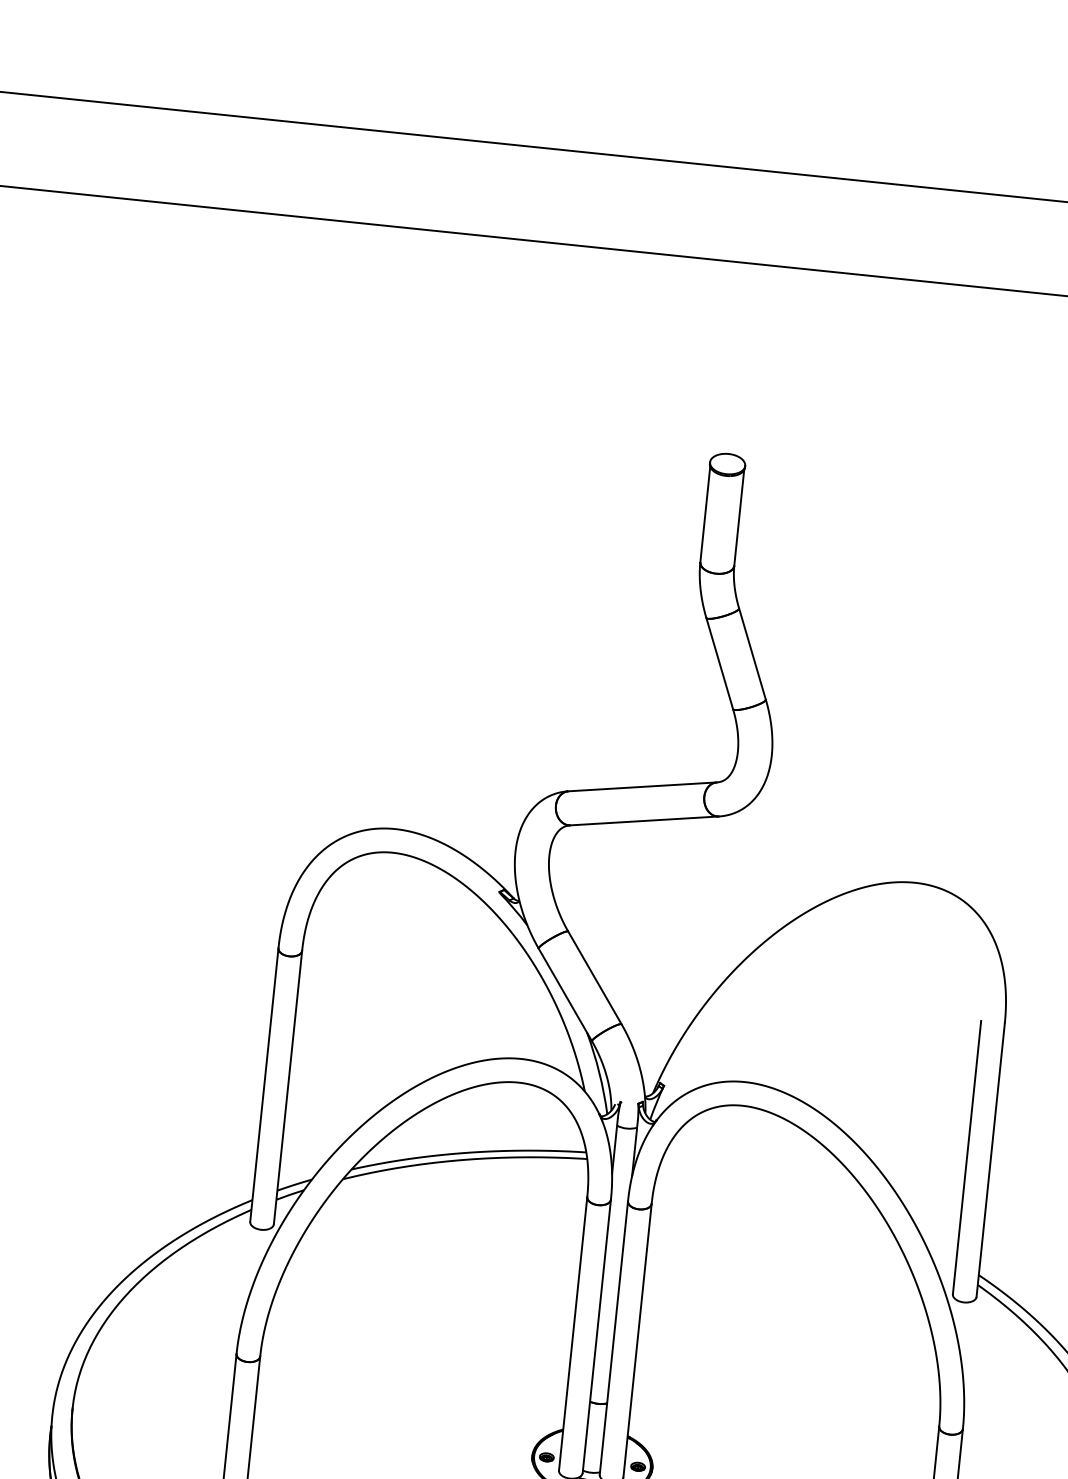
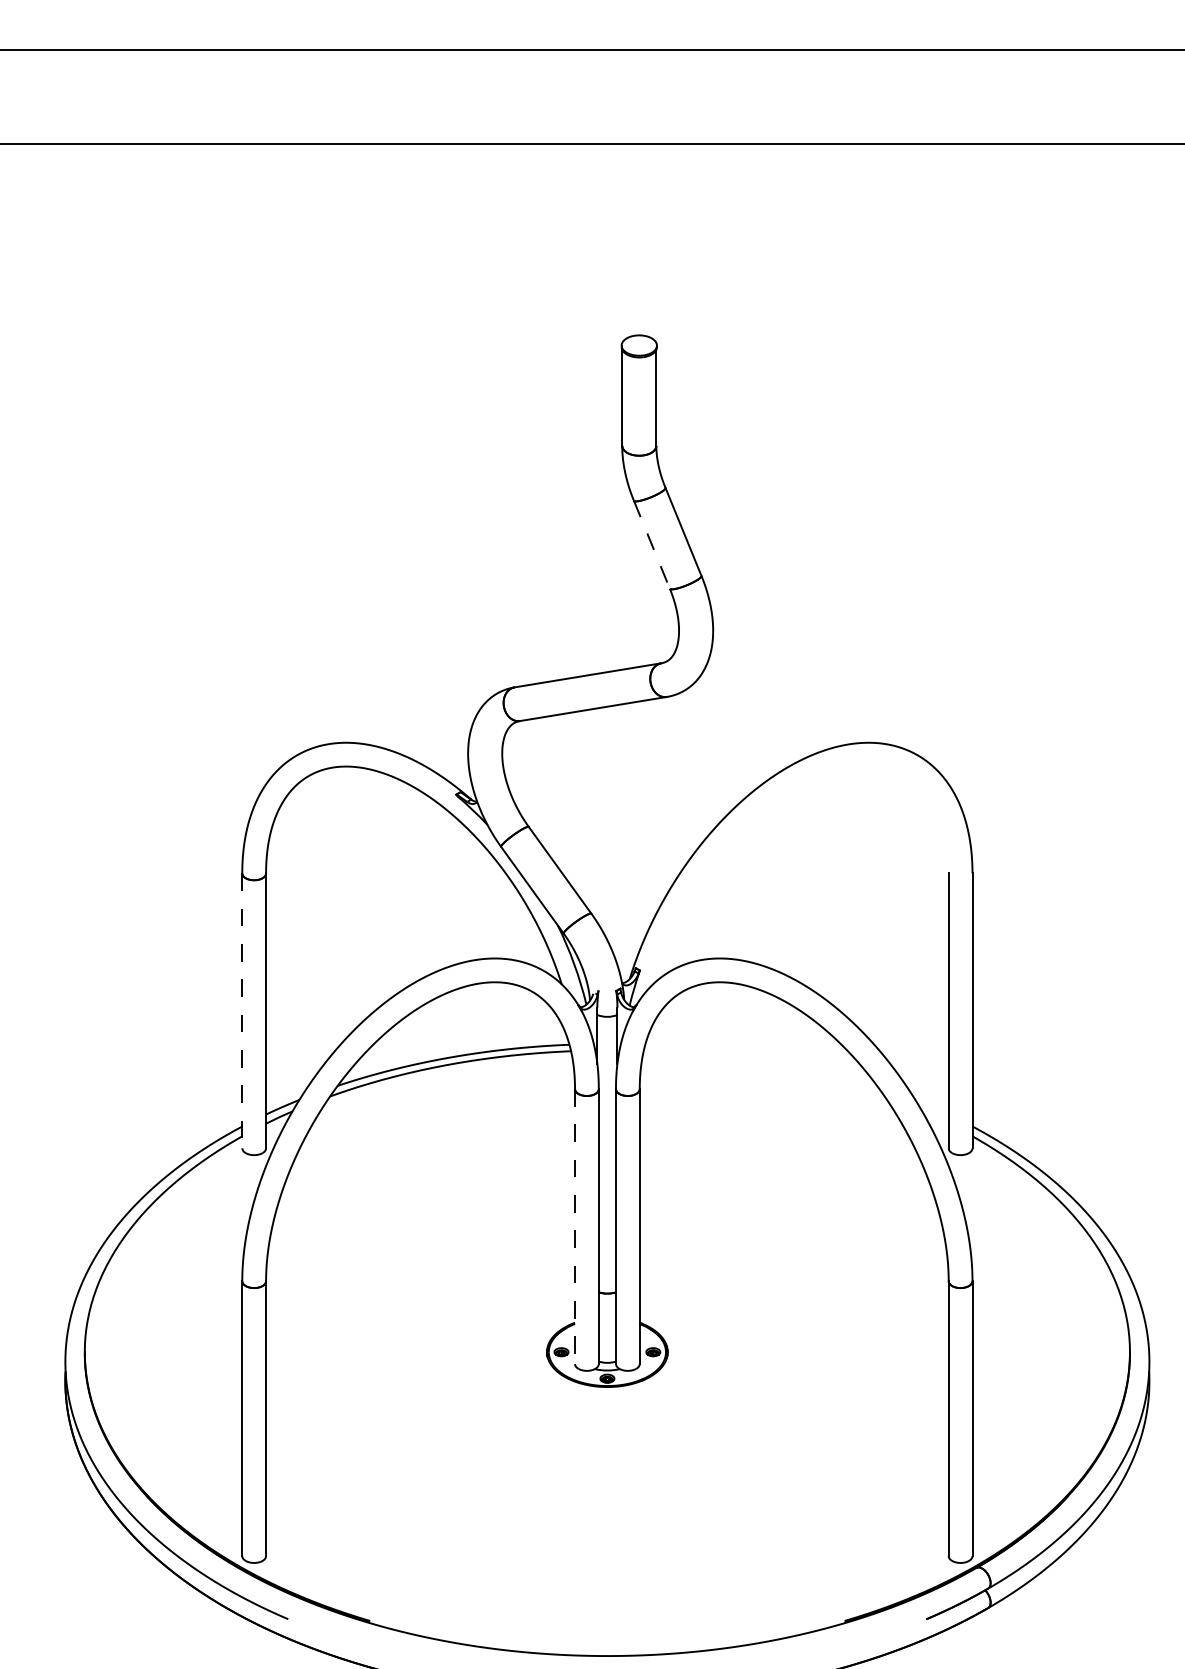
line: (719, 663) -> (651, 544), solid -> dashed
line: (264, 1085) -> (242, 1011), solid -> dashed
line: (573, 1334) -> (575, 1227), solid -> dashed

